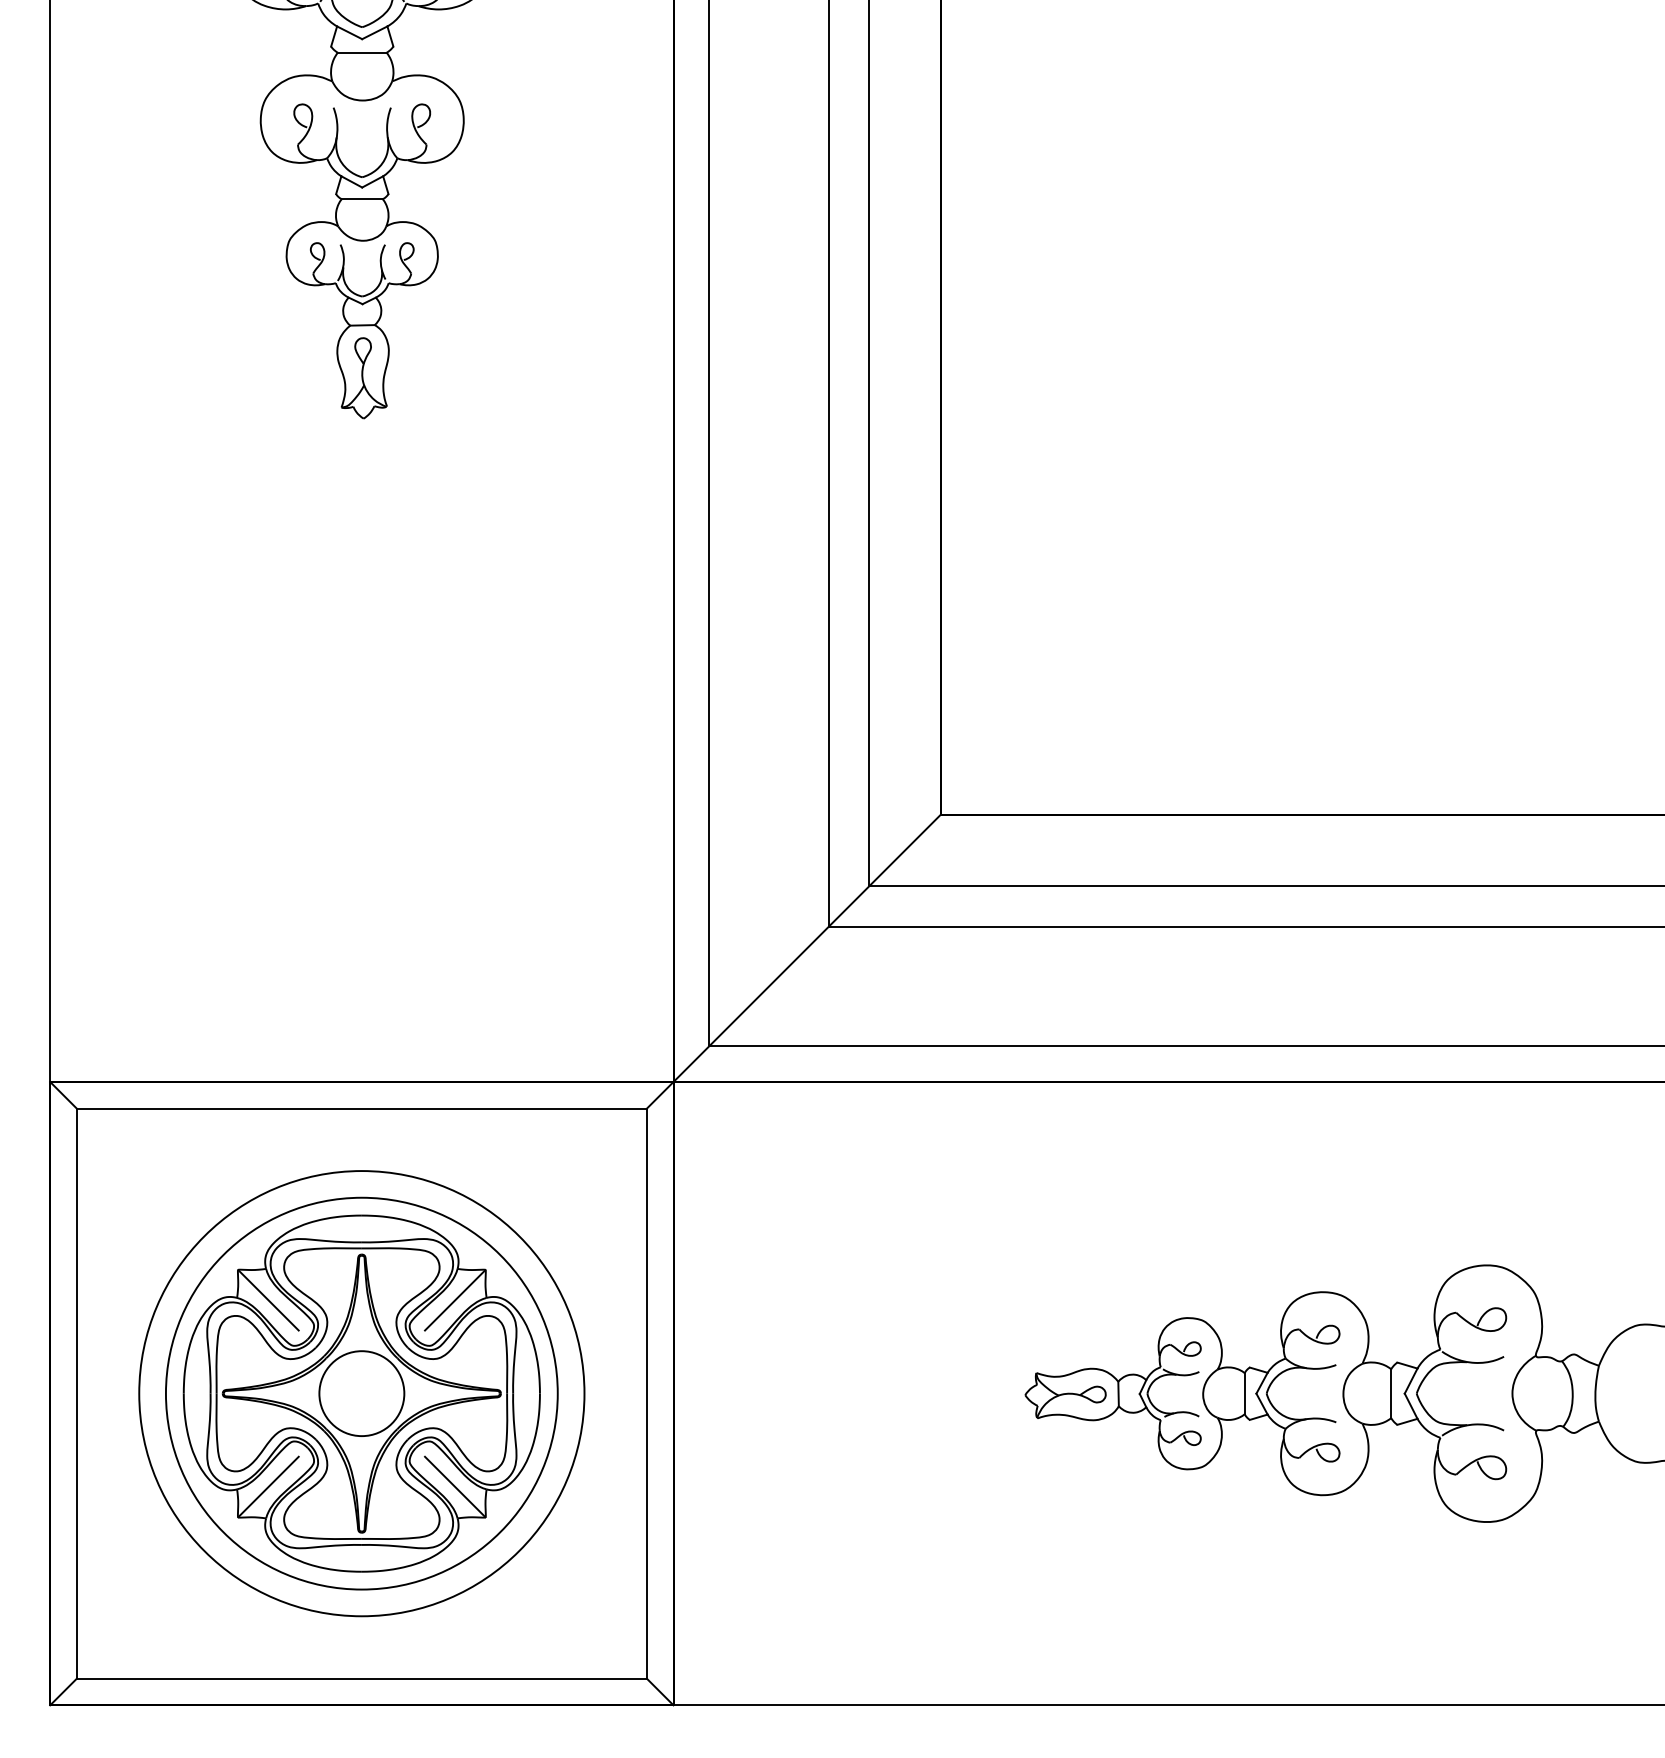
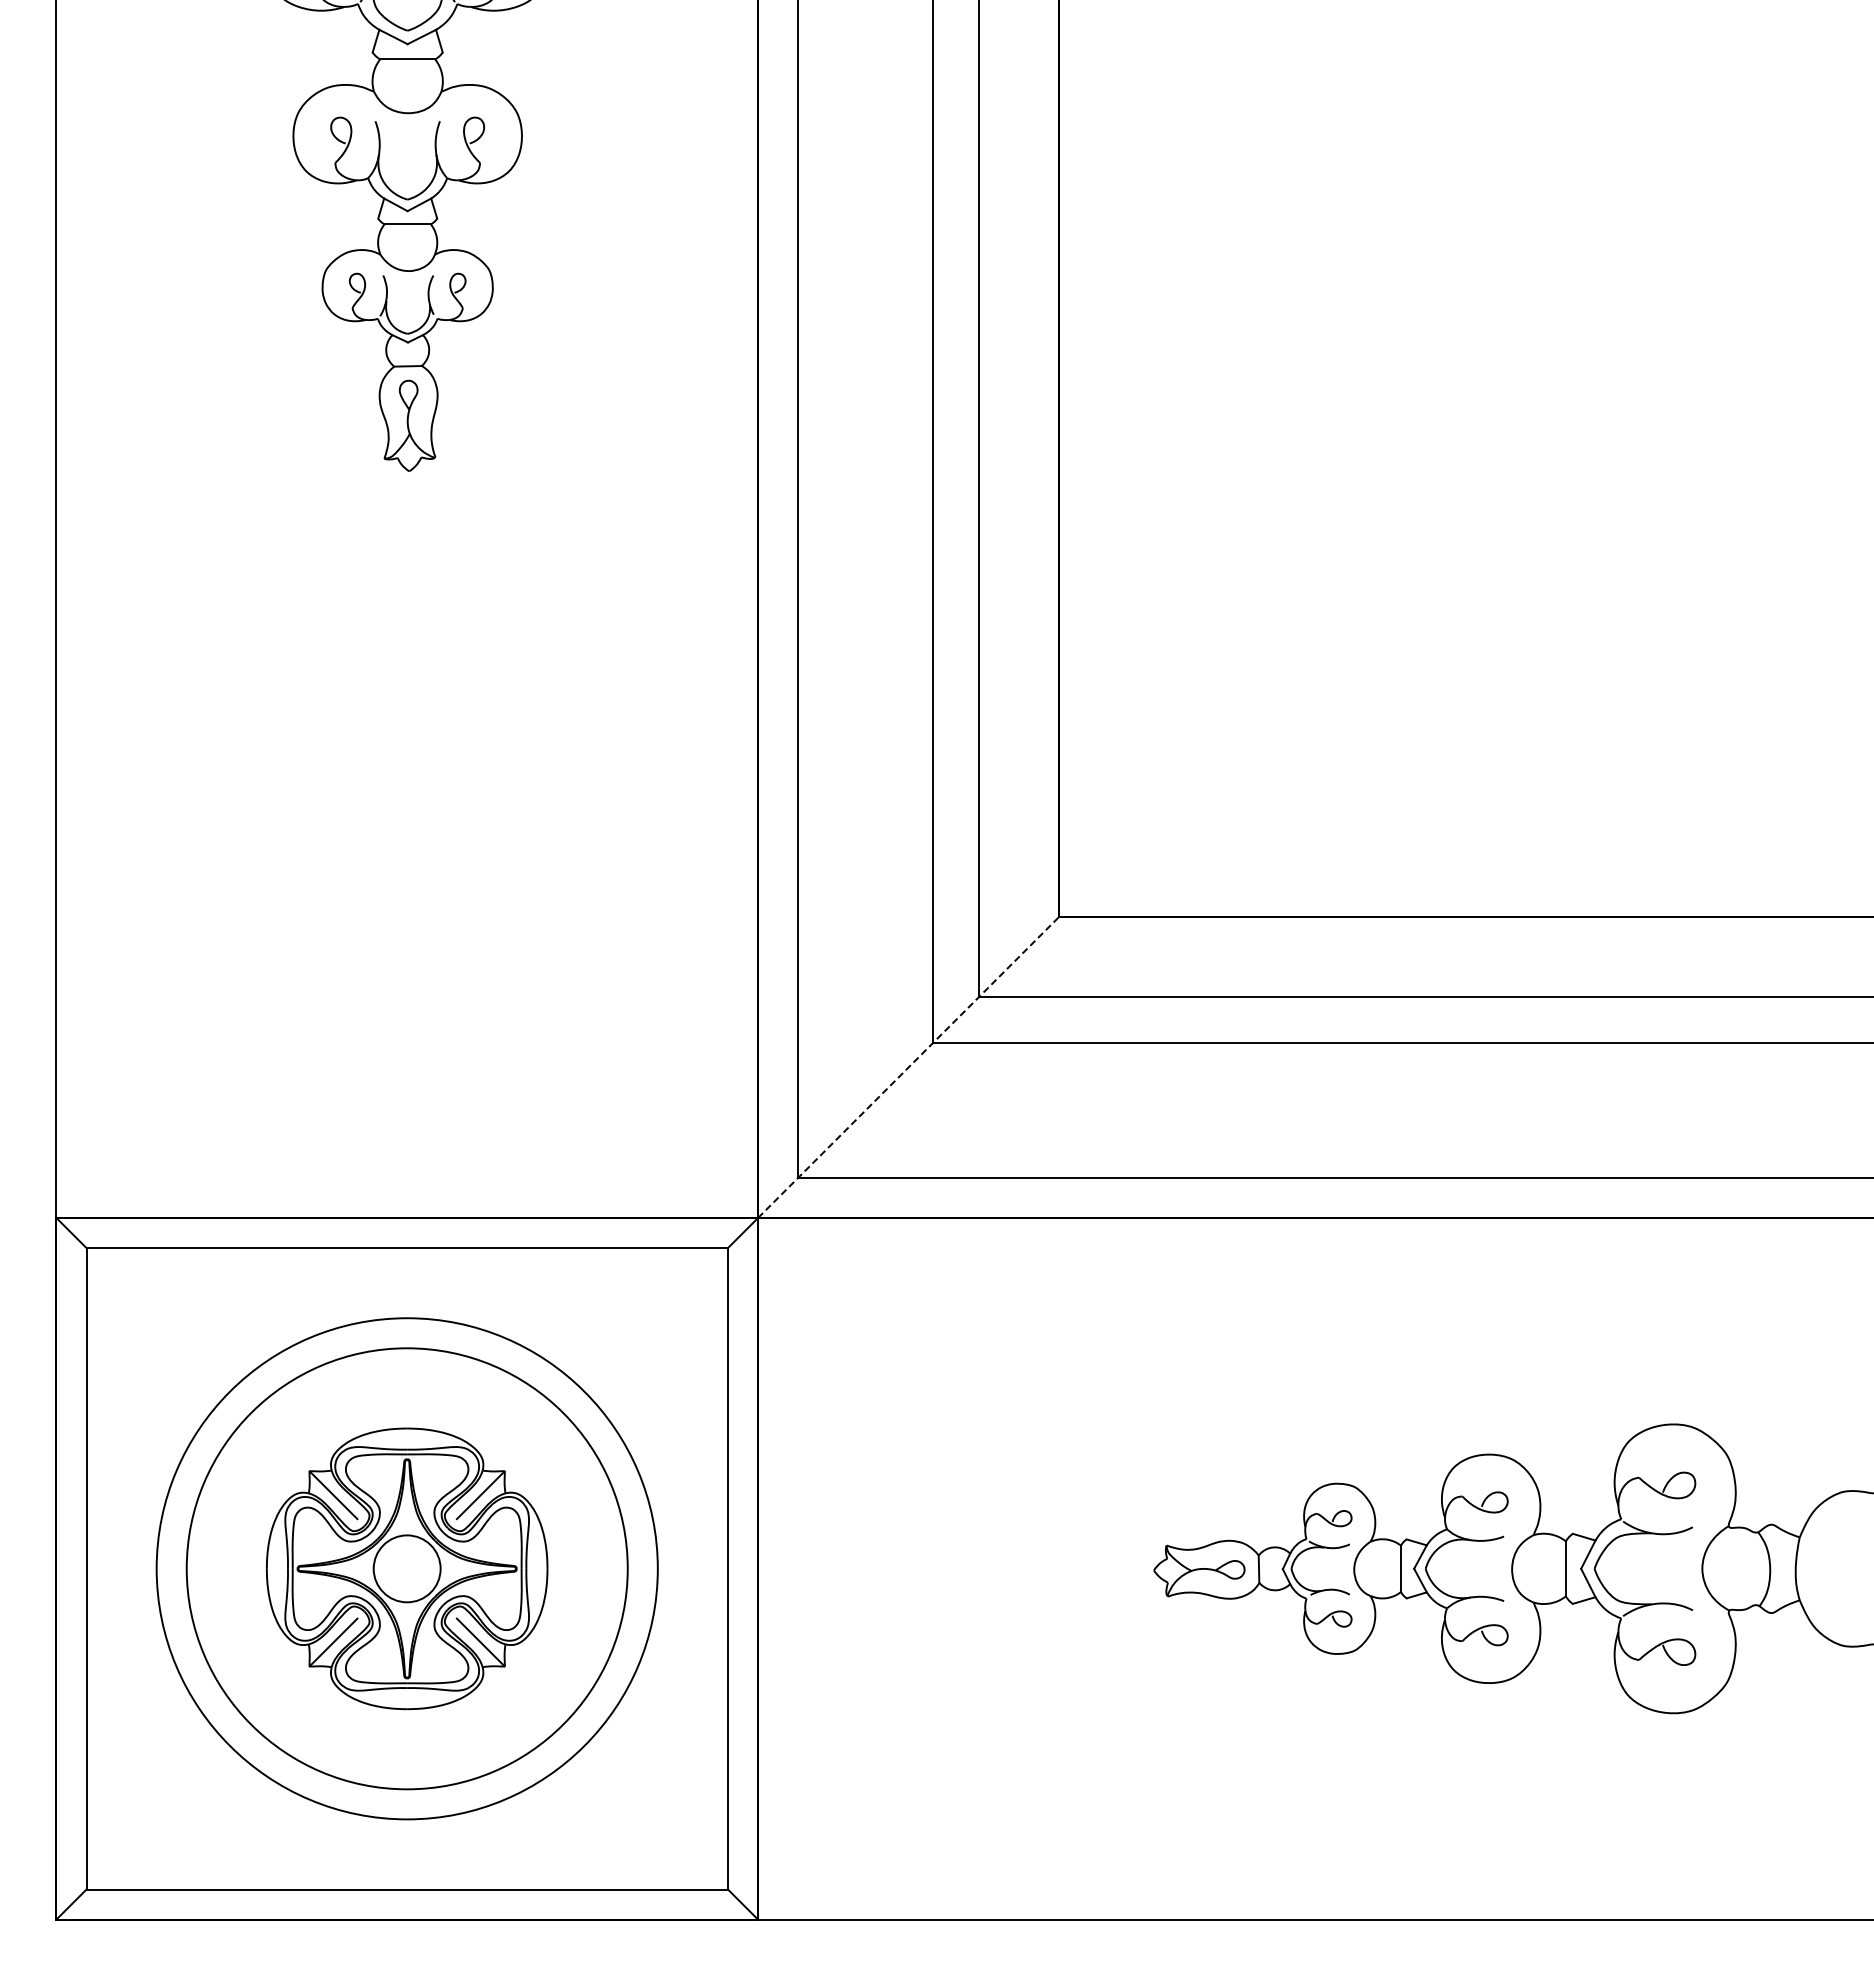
line: (807, 948) -> (908, 1067), solid -> dashed
part: (361, 1393) -> (406, 1568), size x0.7

